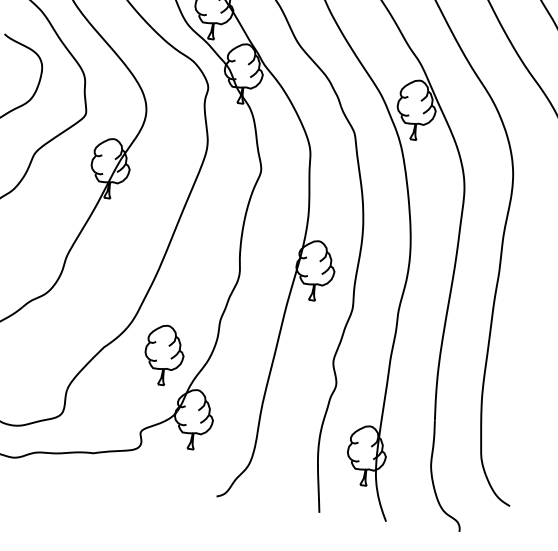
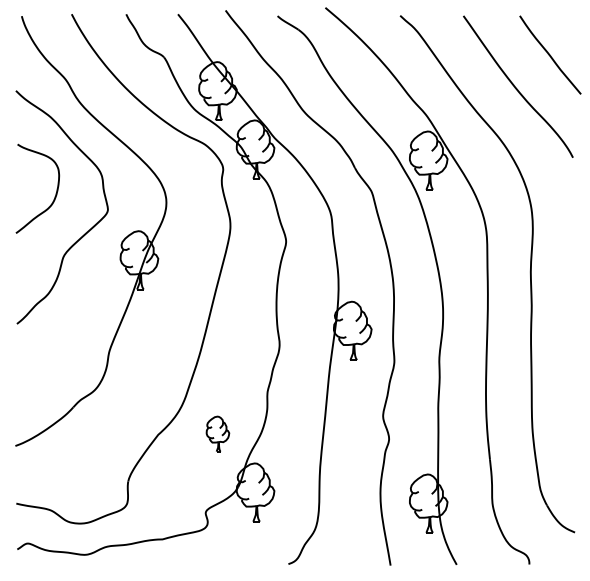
part: (164, 354) -> (217, 433), size x0.6

